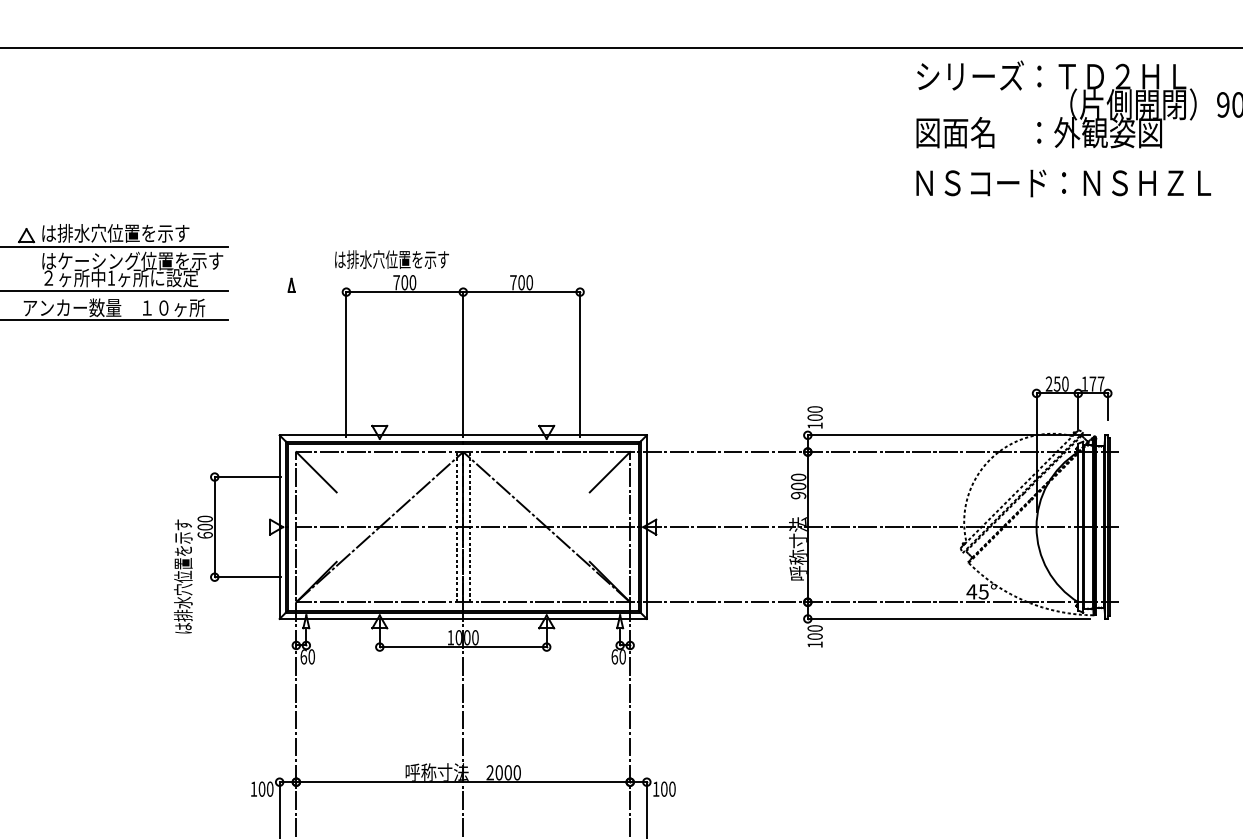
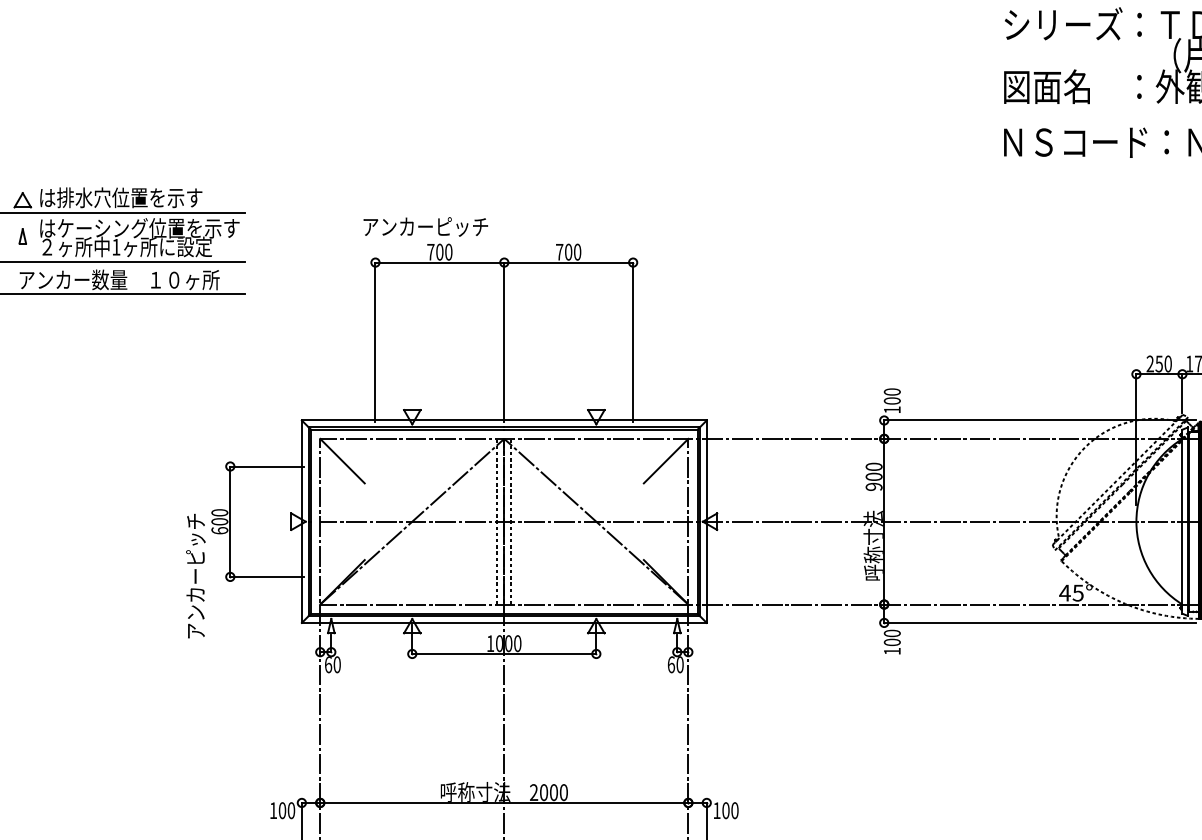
text: (391, 259) -> (425, 226), は排水穴位置を示す -> アンカーピッチ
part: (291, 284) -> (22, 235), moved
text: (183, 576) -> (195, 576), は排水穴位置を示す -> アンカーピッチ

